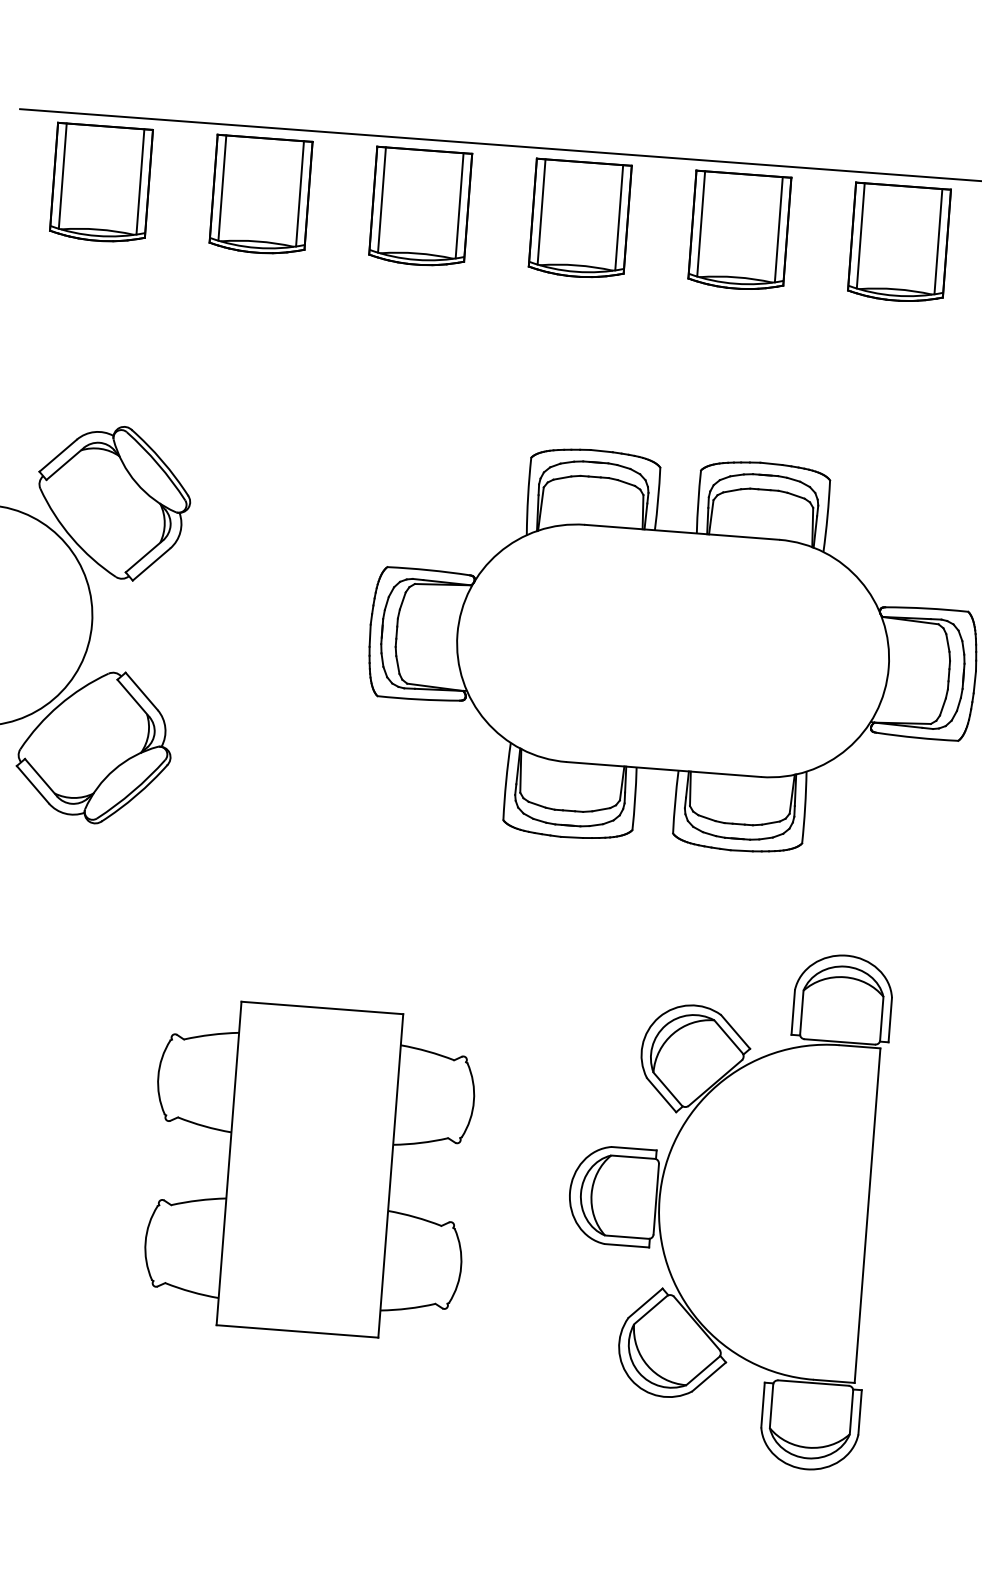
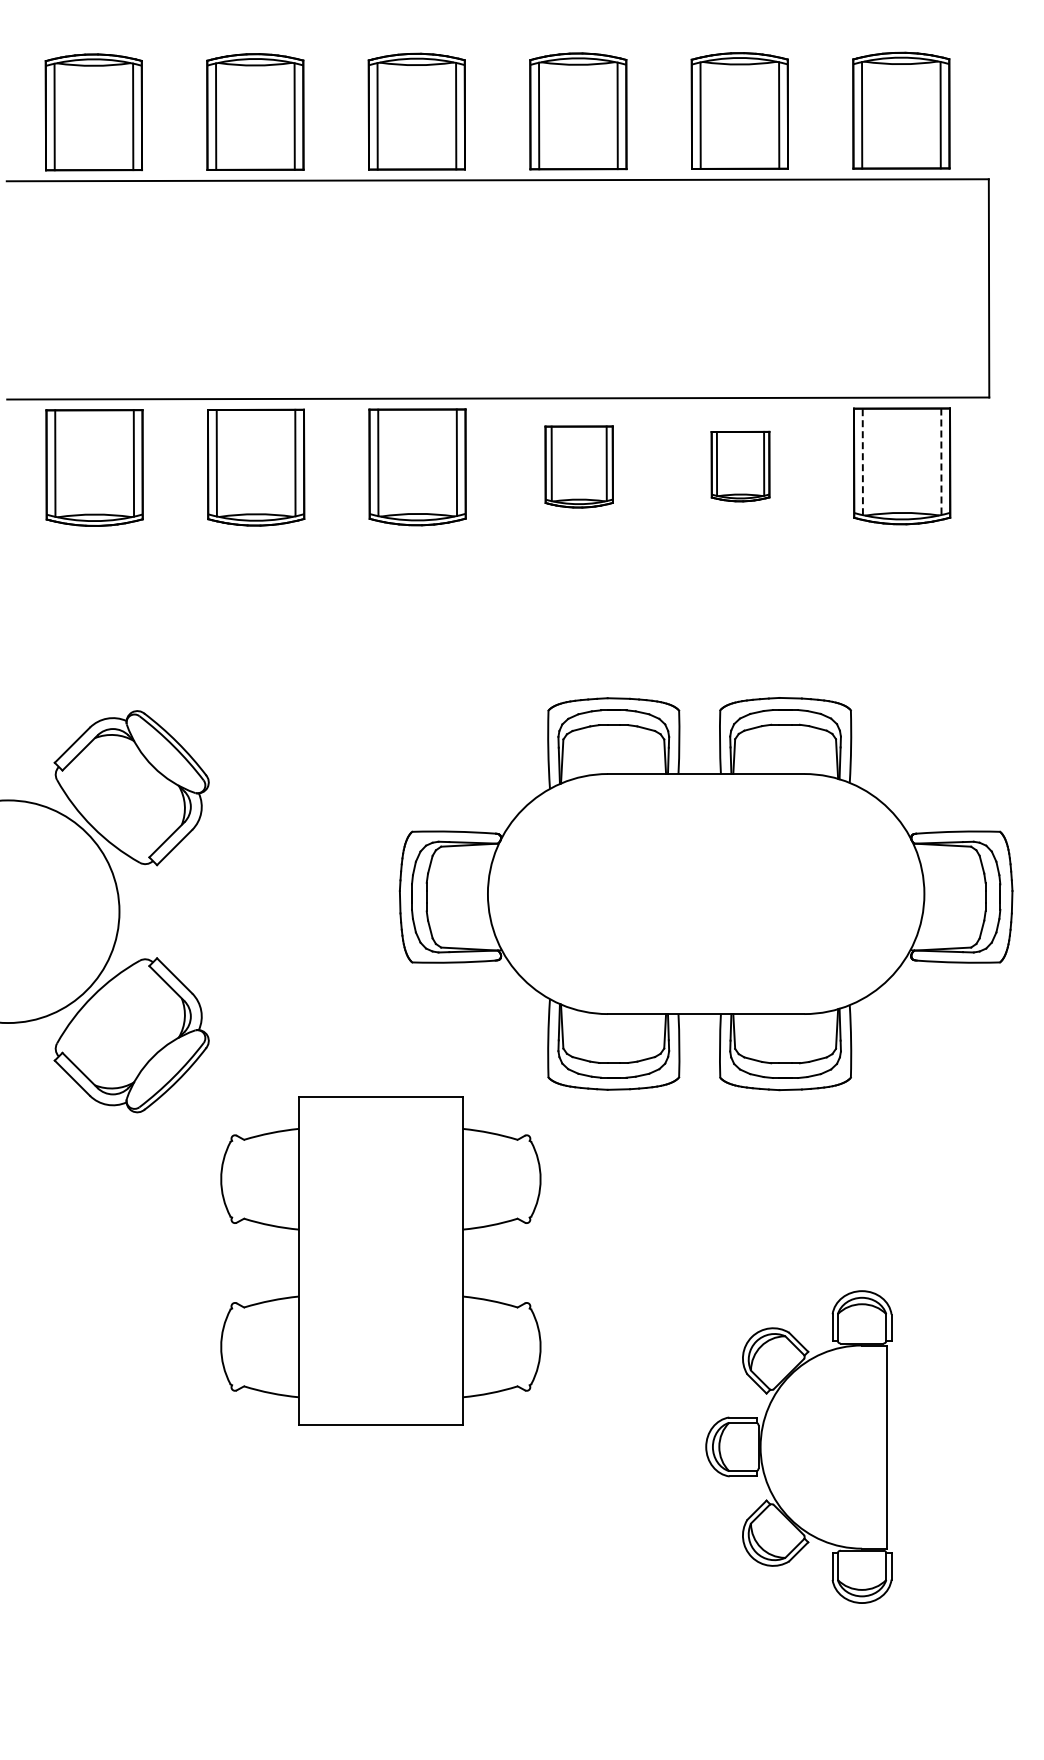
part: (580, 218) -> (579, 466), size x0.7
part: (739, 231) -> (740, 466), size x0.6
line: (860, 235) -> (862, 461), solid -> dashed
line: (938, 242) -> (941, 462), solid -> dashed
part: (309, 1169) -> (380, 1260), moved
part: (722, 1203) -> (798, 1446), size x0.6

